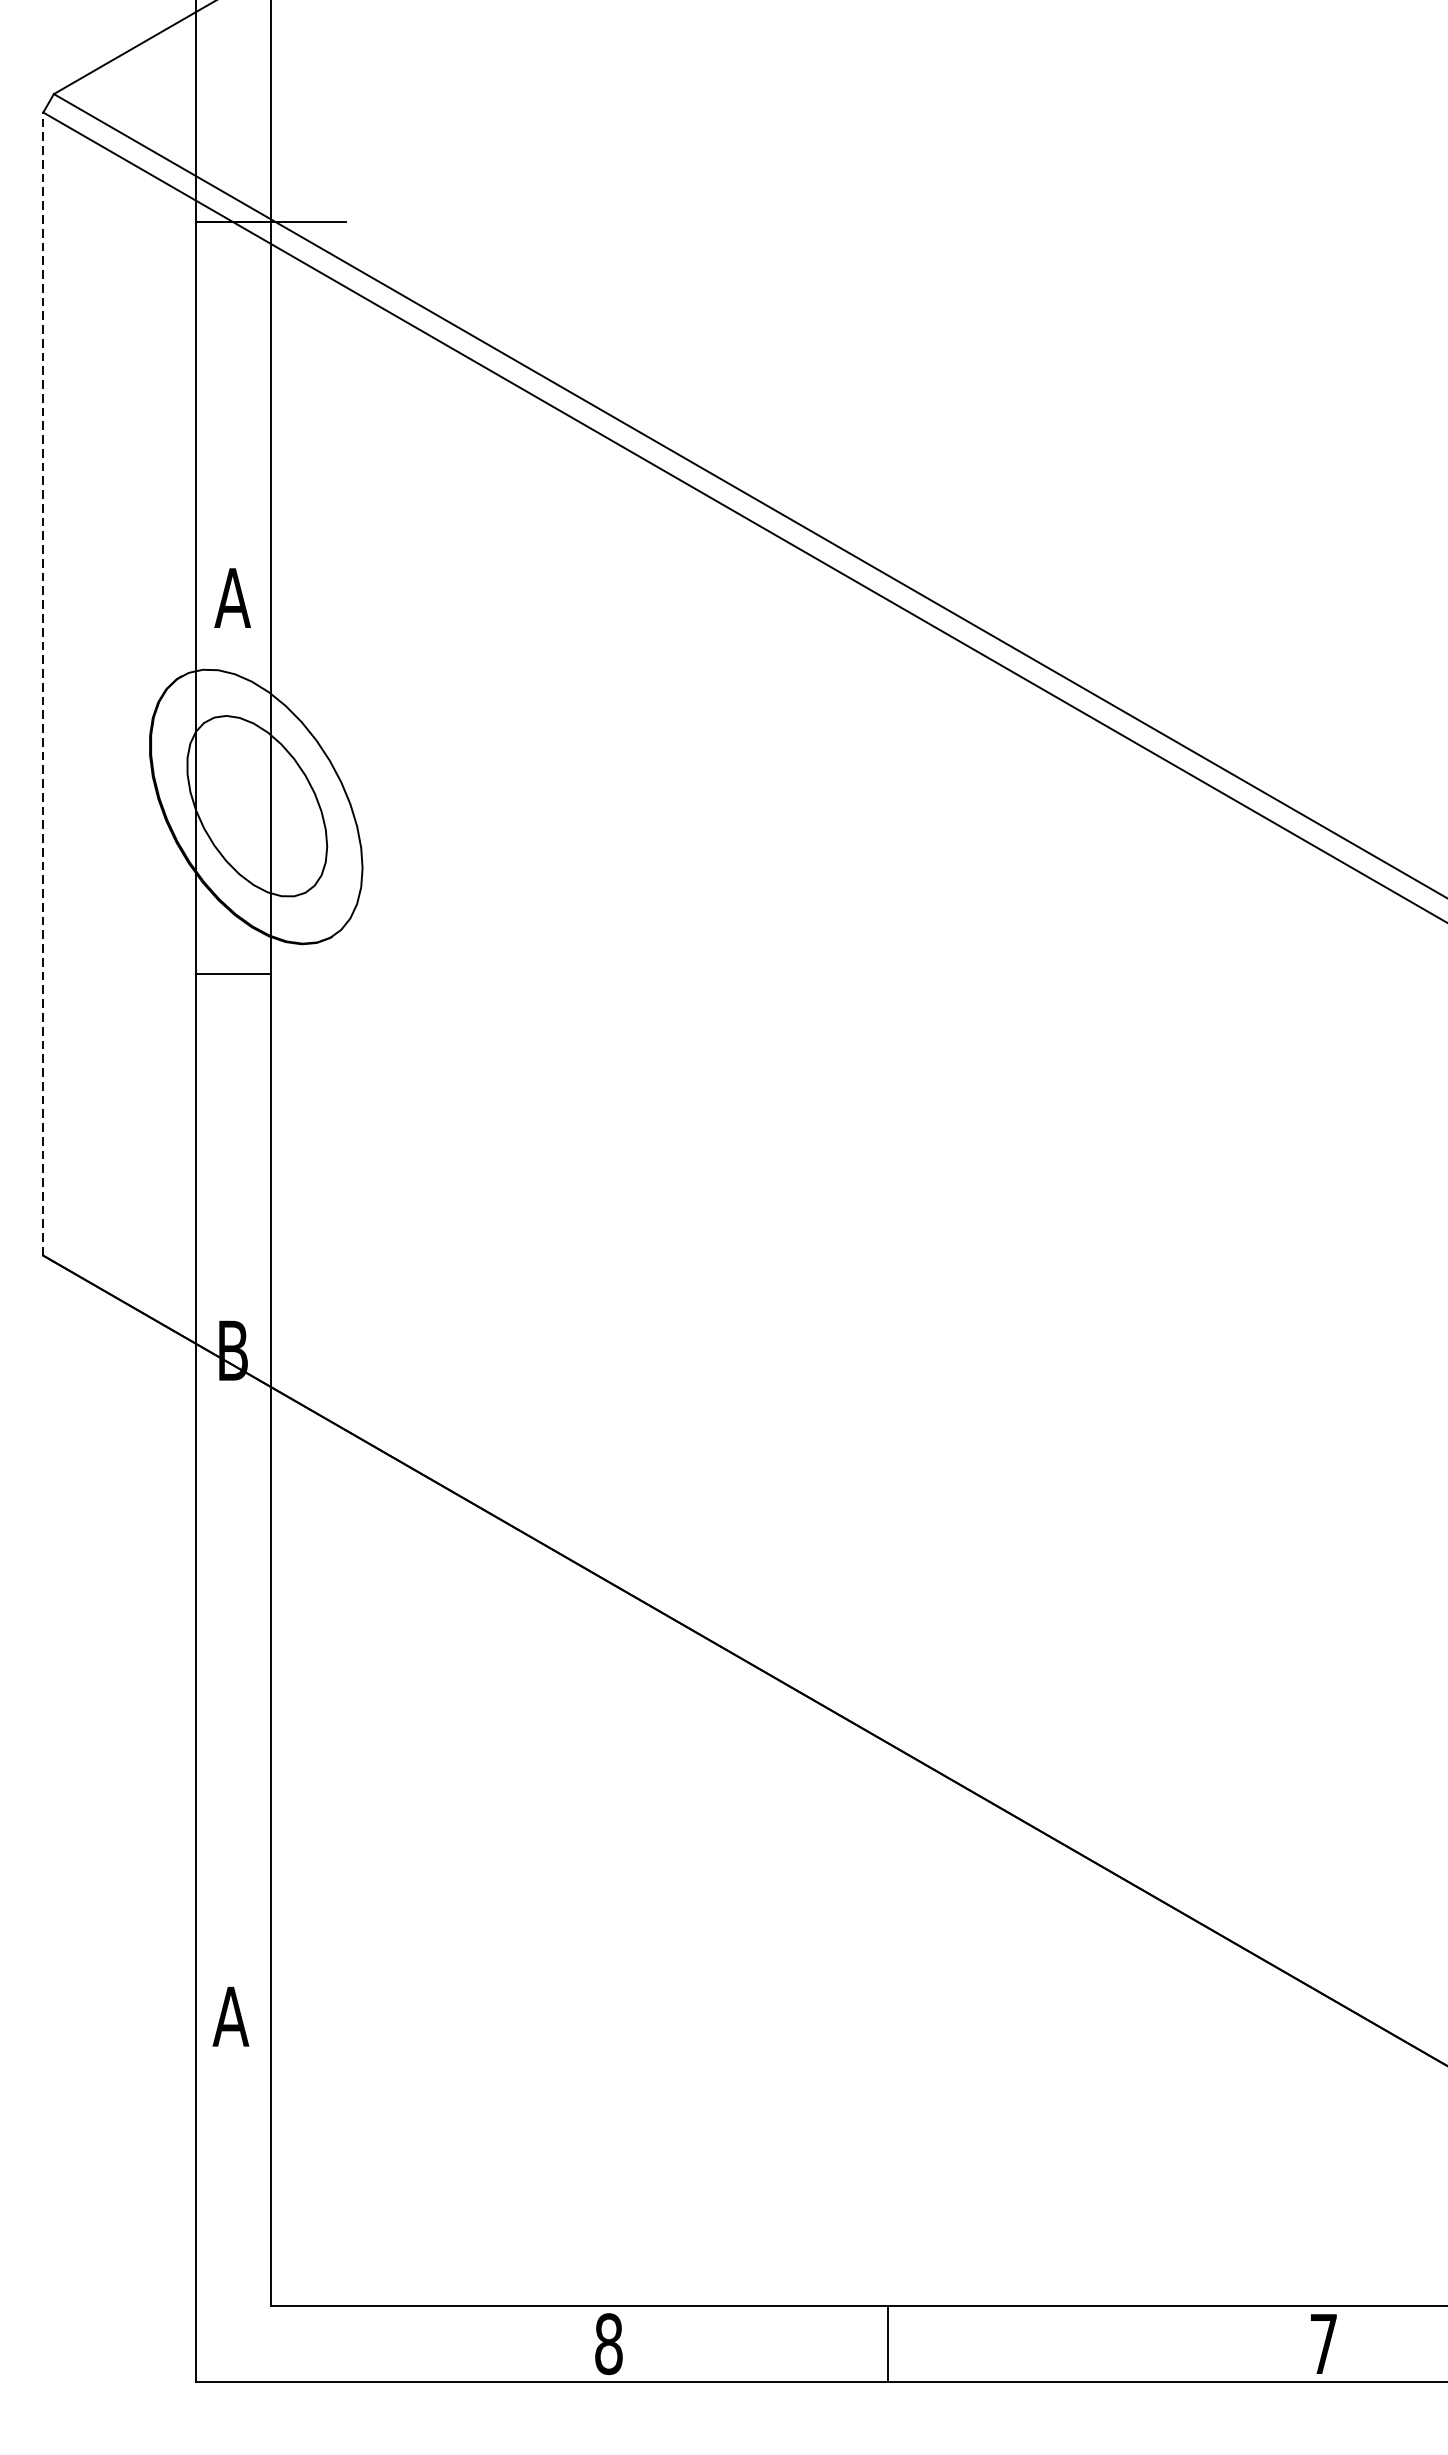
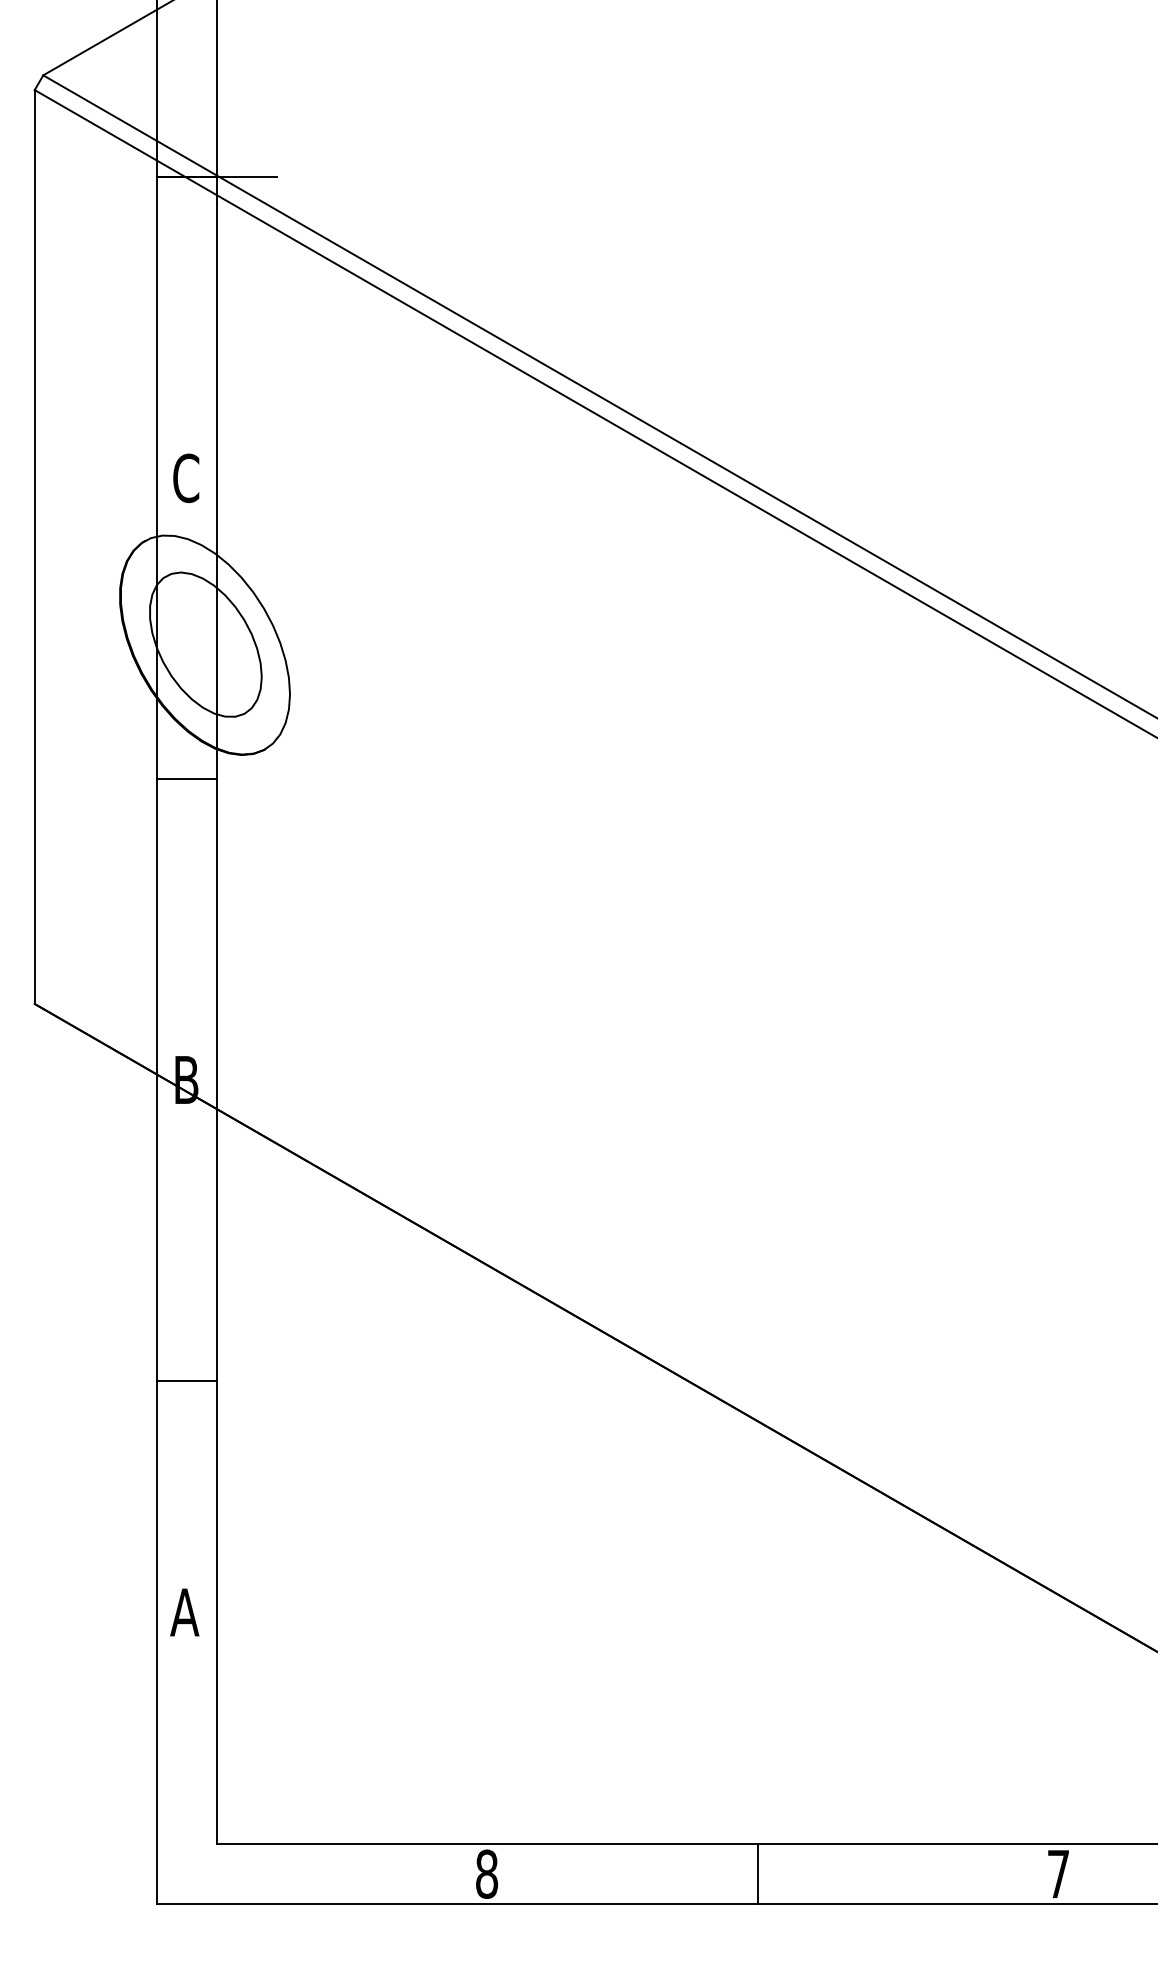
text: (231, 598) -> (185, 478), A -> C
line: (42, 684) -> (34, 547), dashed -> solid
line: (233, 1726) -> (186, 1380), added
line: (888, 2343) -> (758, 1873), moved

